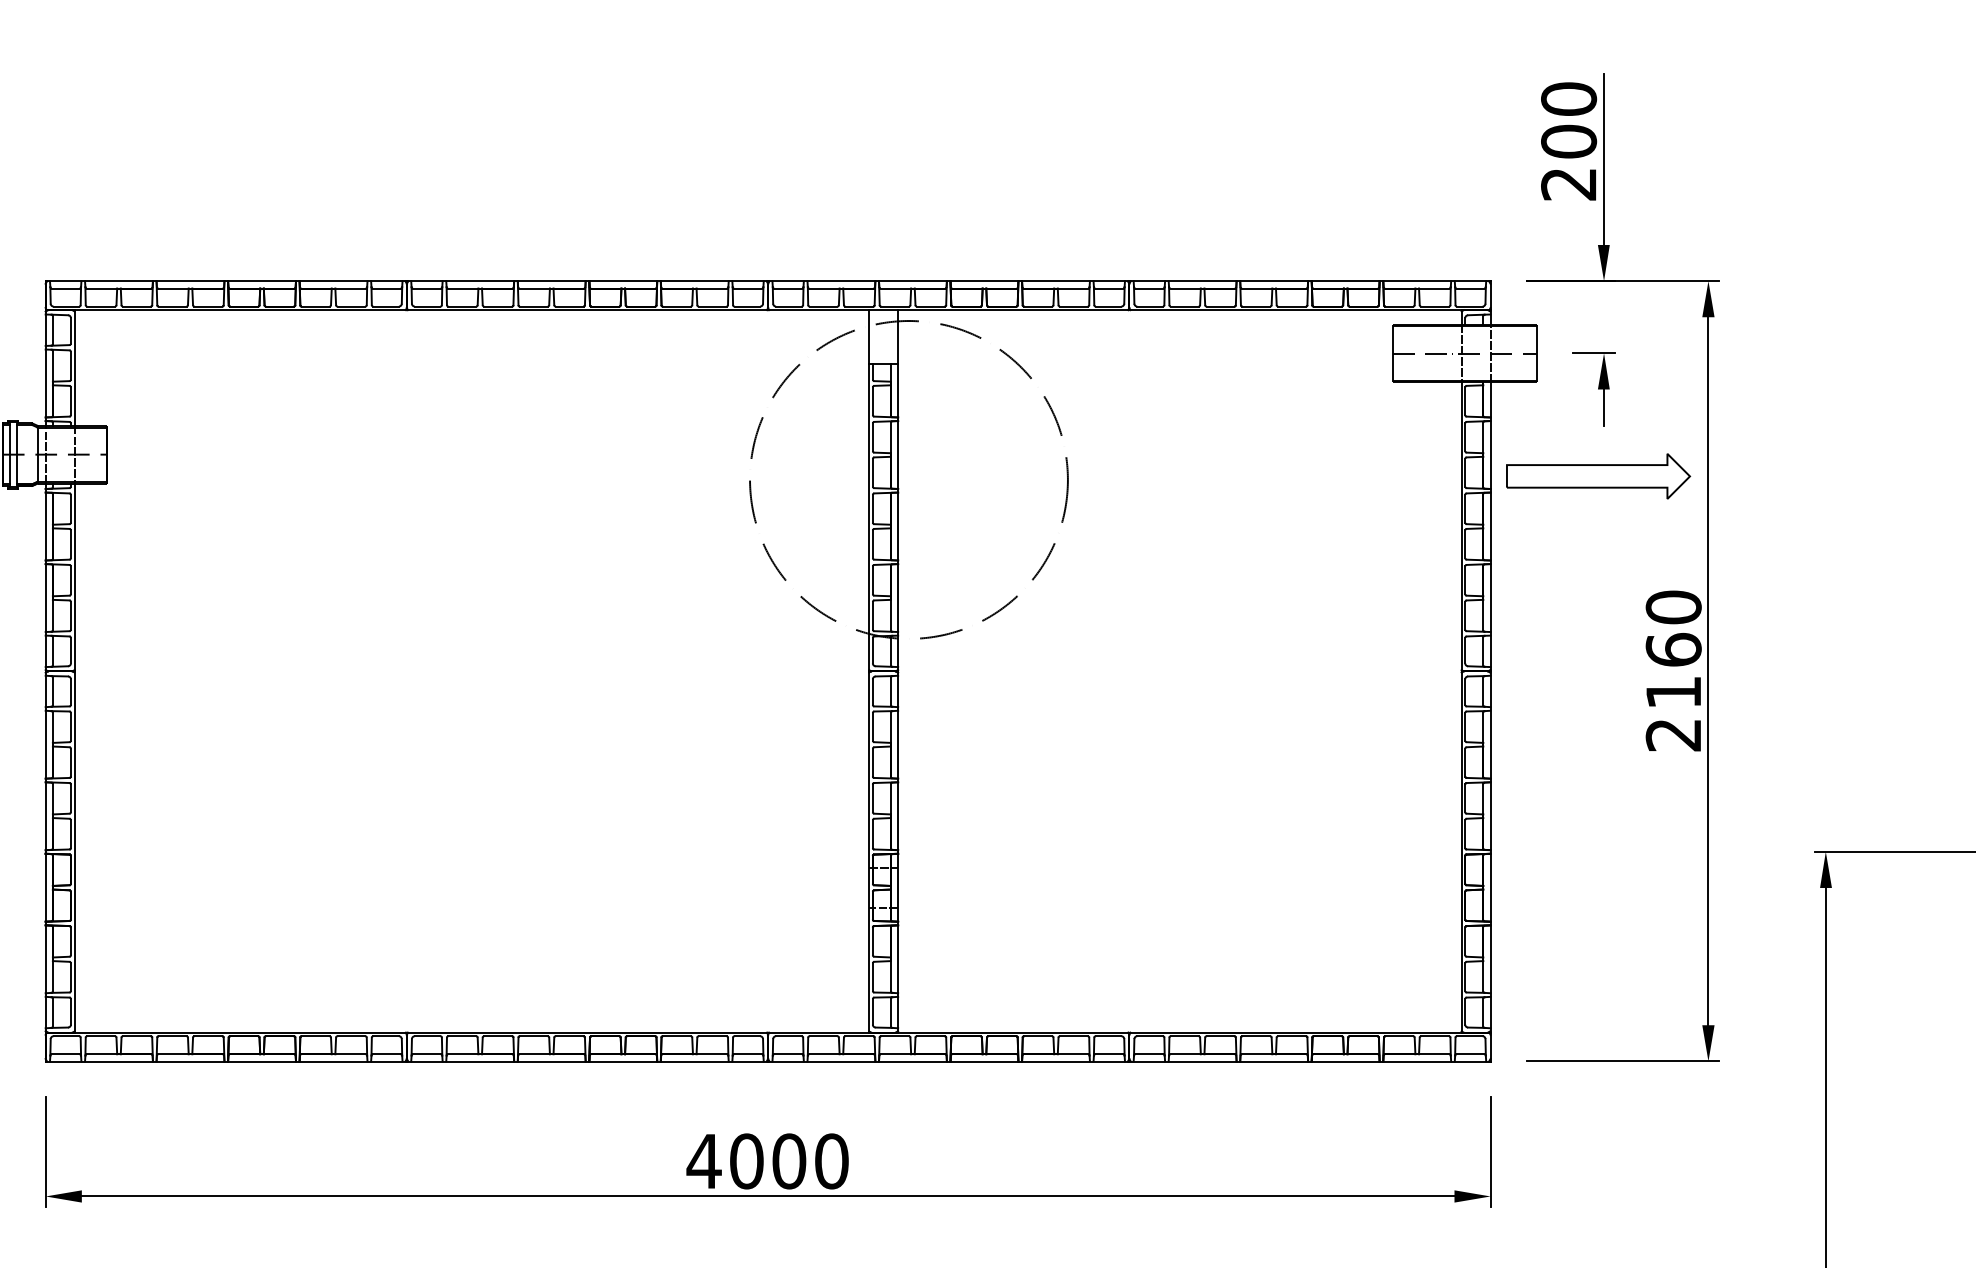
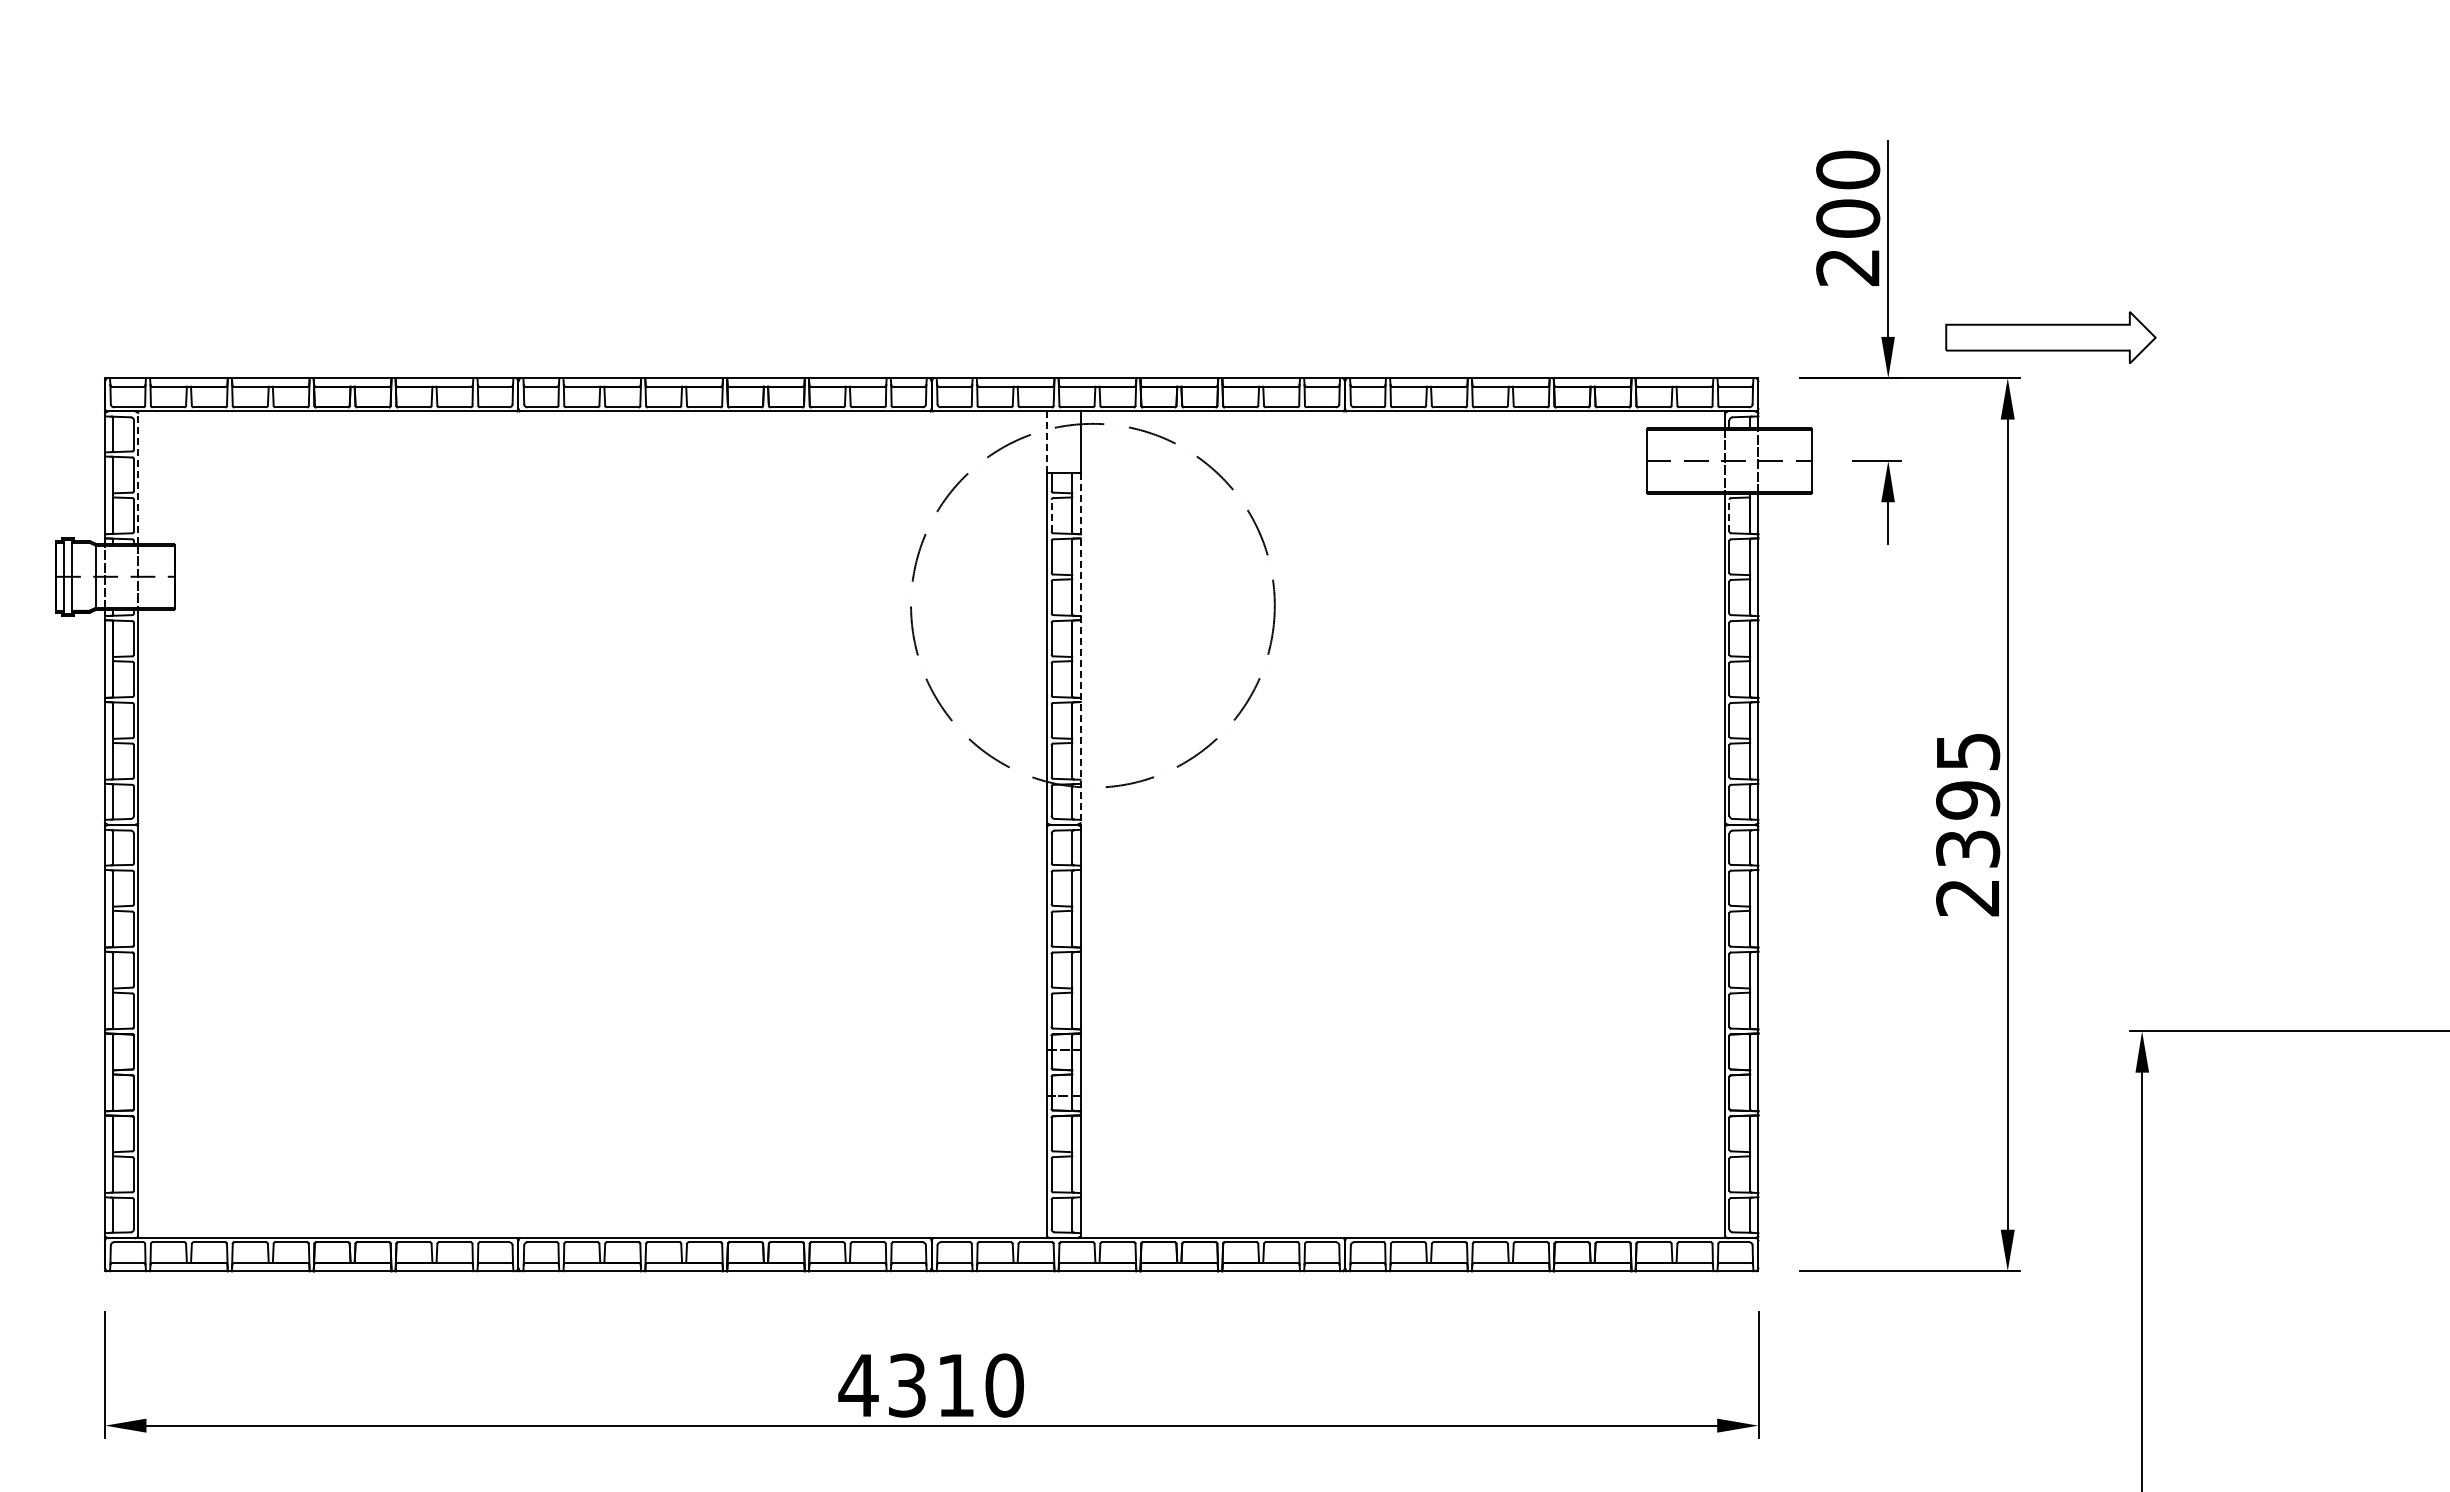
line: (869, 336) -> (1047, 441), solid -> dashed
line: (74, 367) -> (138, 477), solid -> dashed
line: (872, 401) -> (1051, 515), solid -> dashed
line: (1465, 401) -> (1729, 515), solid -> dashed
part: (1598, 476) -> (2050, 337), moved
line: (898, 518) -> (1080, 649), solid -> dashed
text: (1674, 649) -> (1968, 799), 2160 -> 2395
text: (767, 1161) -> (931, 1385), 4000 -> 4310

